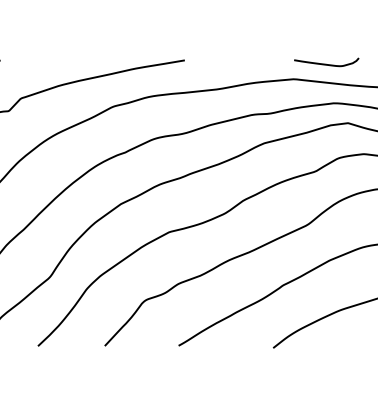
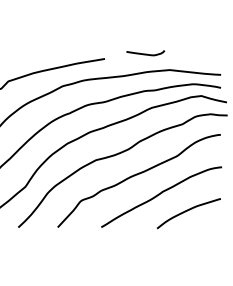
curve: (326, 63) -> (145, 53), moved

